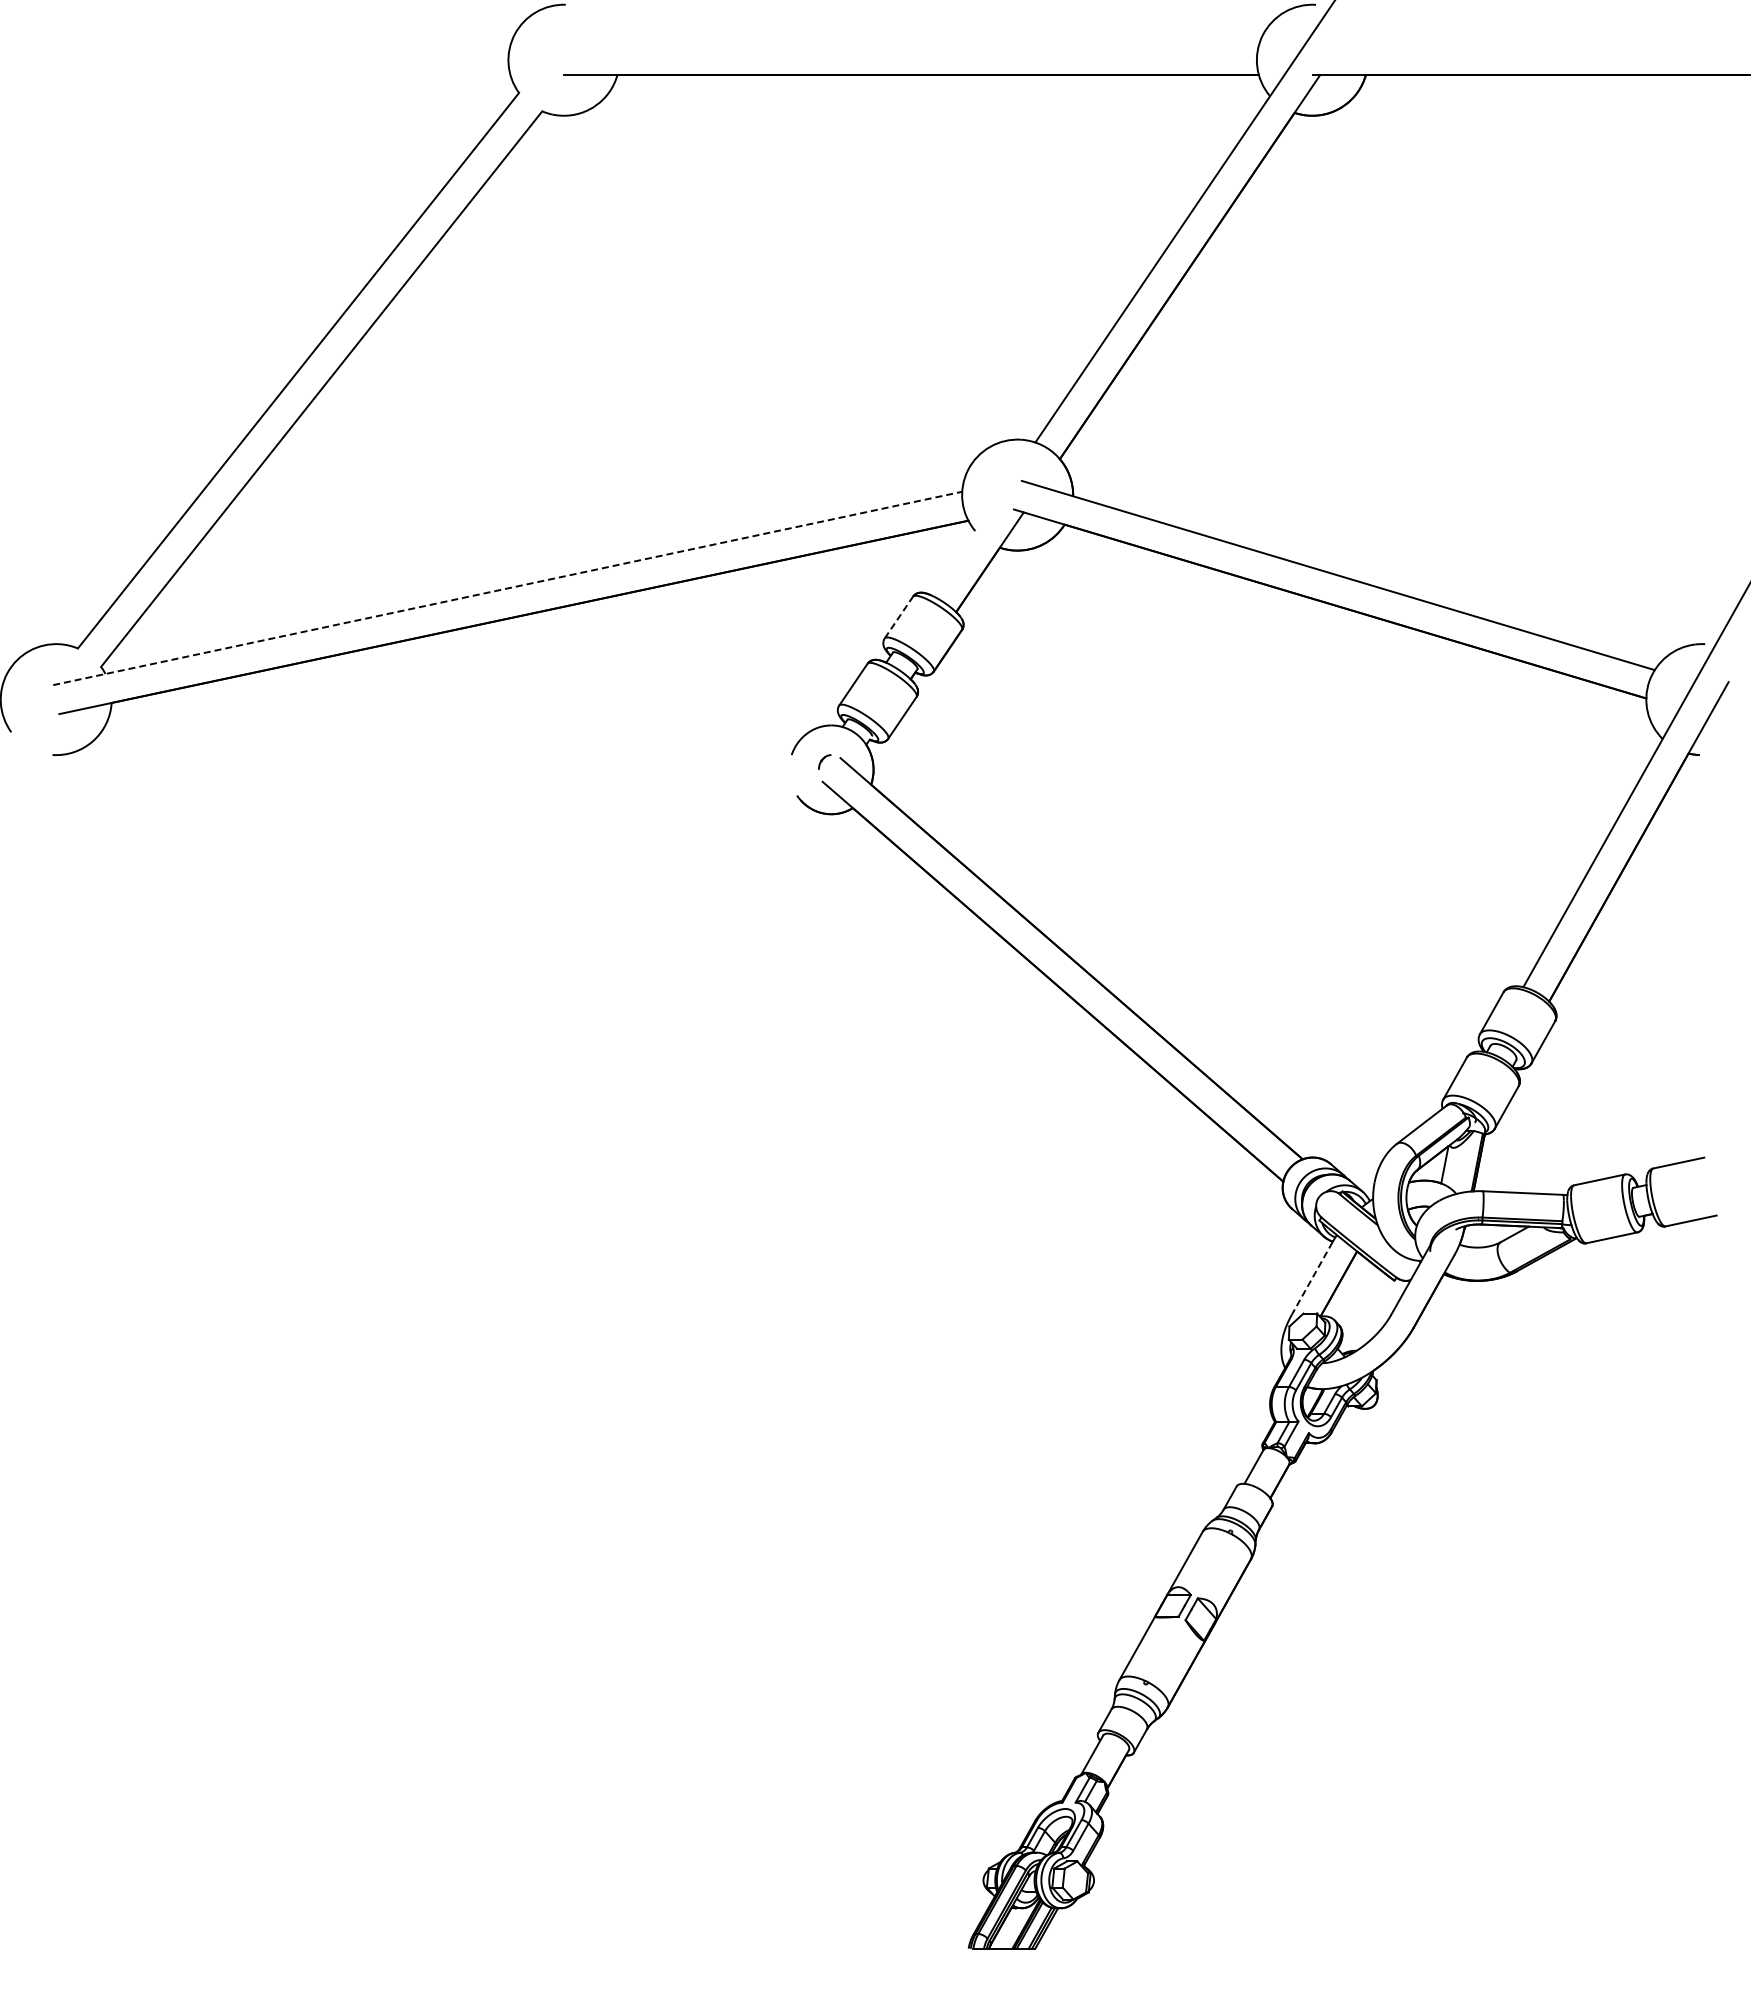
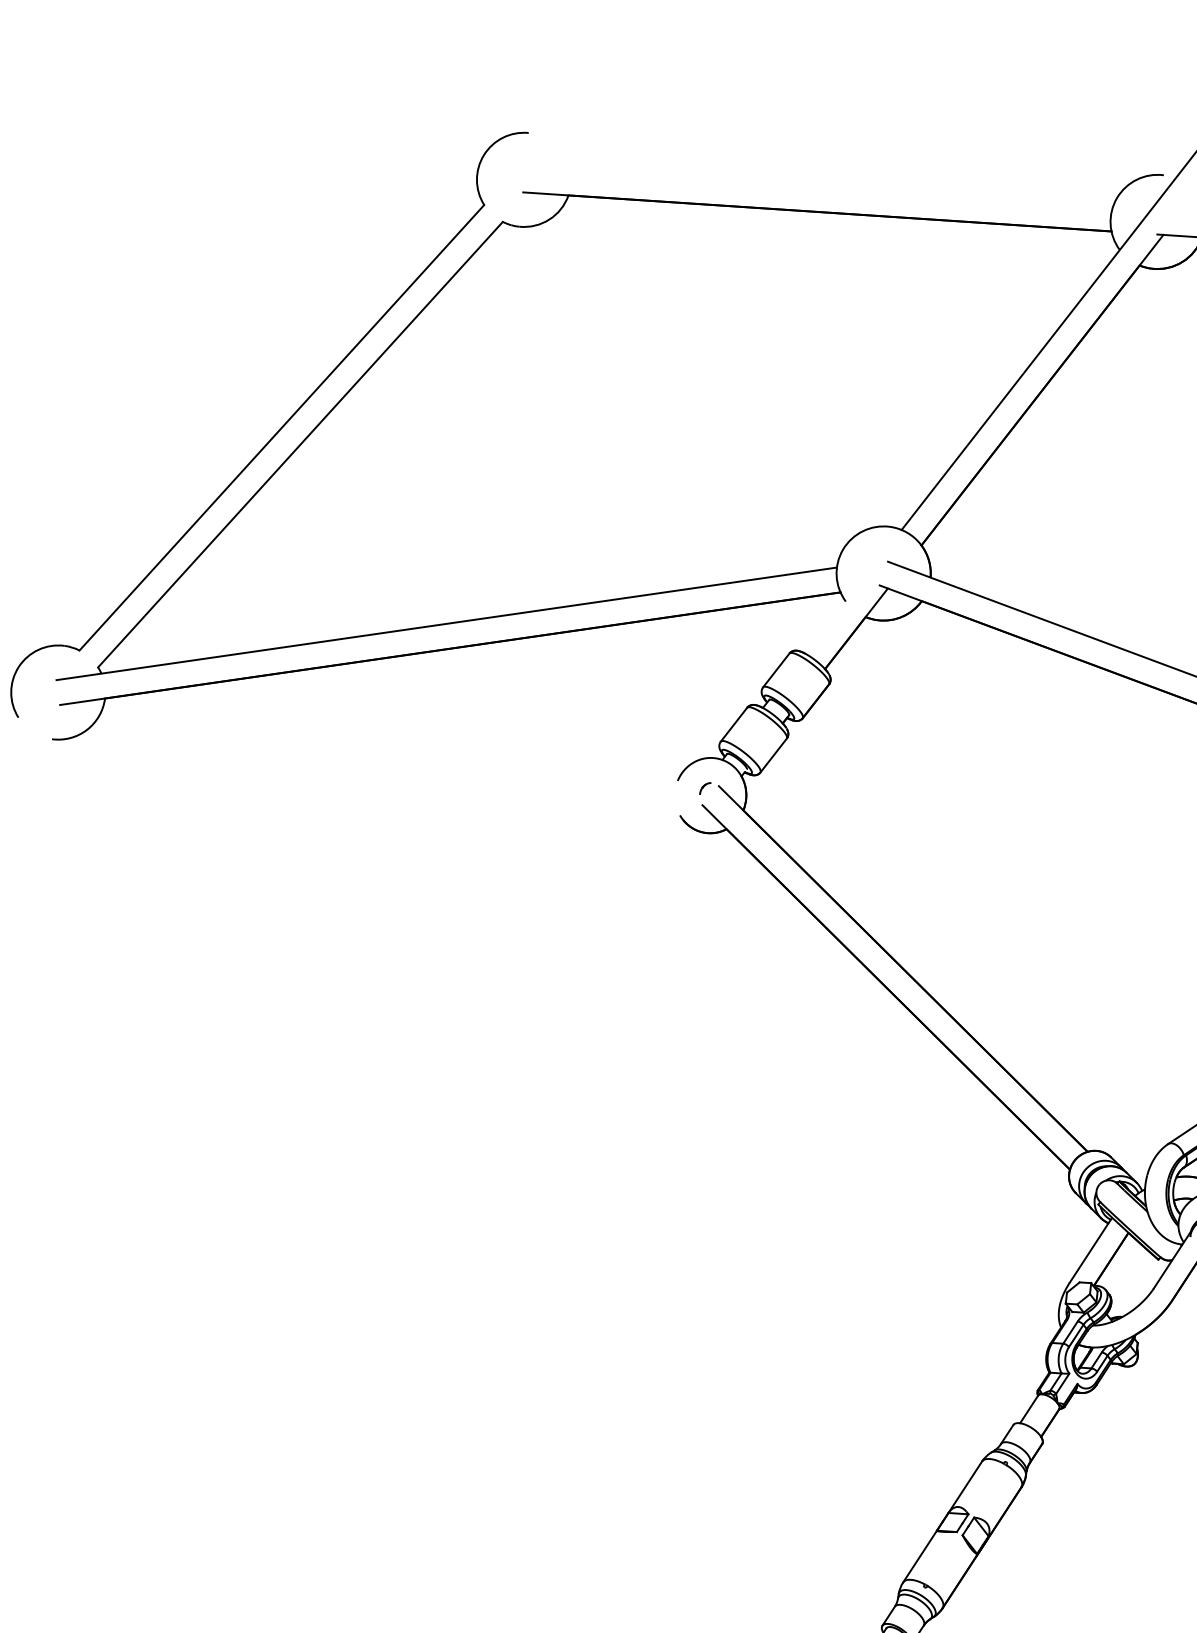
line: (507, 588) -> (446, 623), dashed -> solid
line: (899, 617) -> (776, 670), dashed -> solid
line: (1312, 1278) -> (1089, 1253), dashed -> solid

